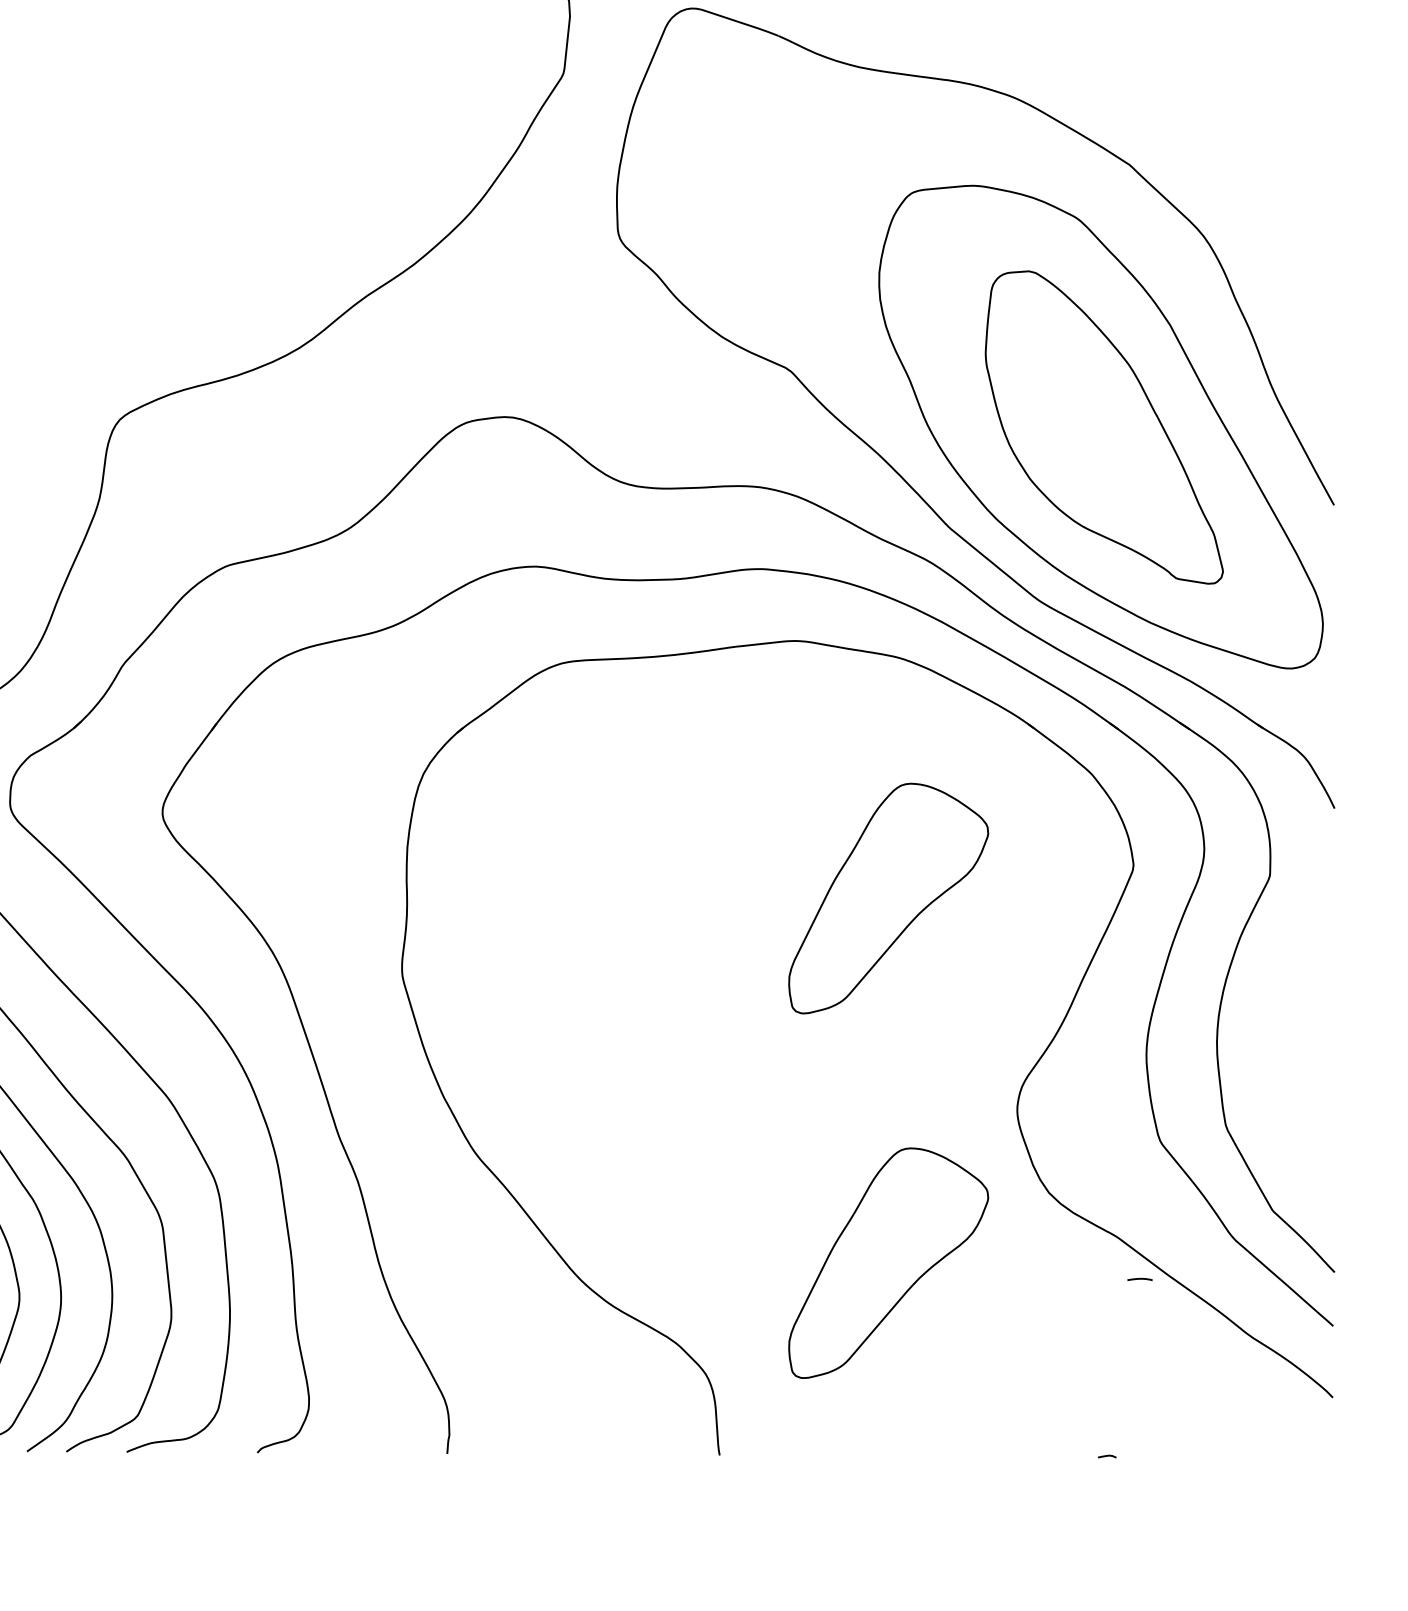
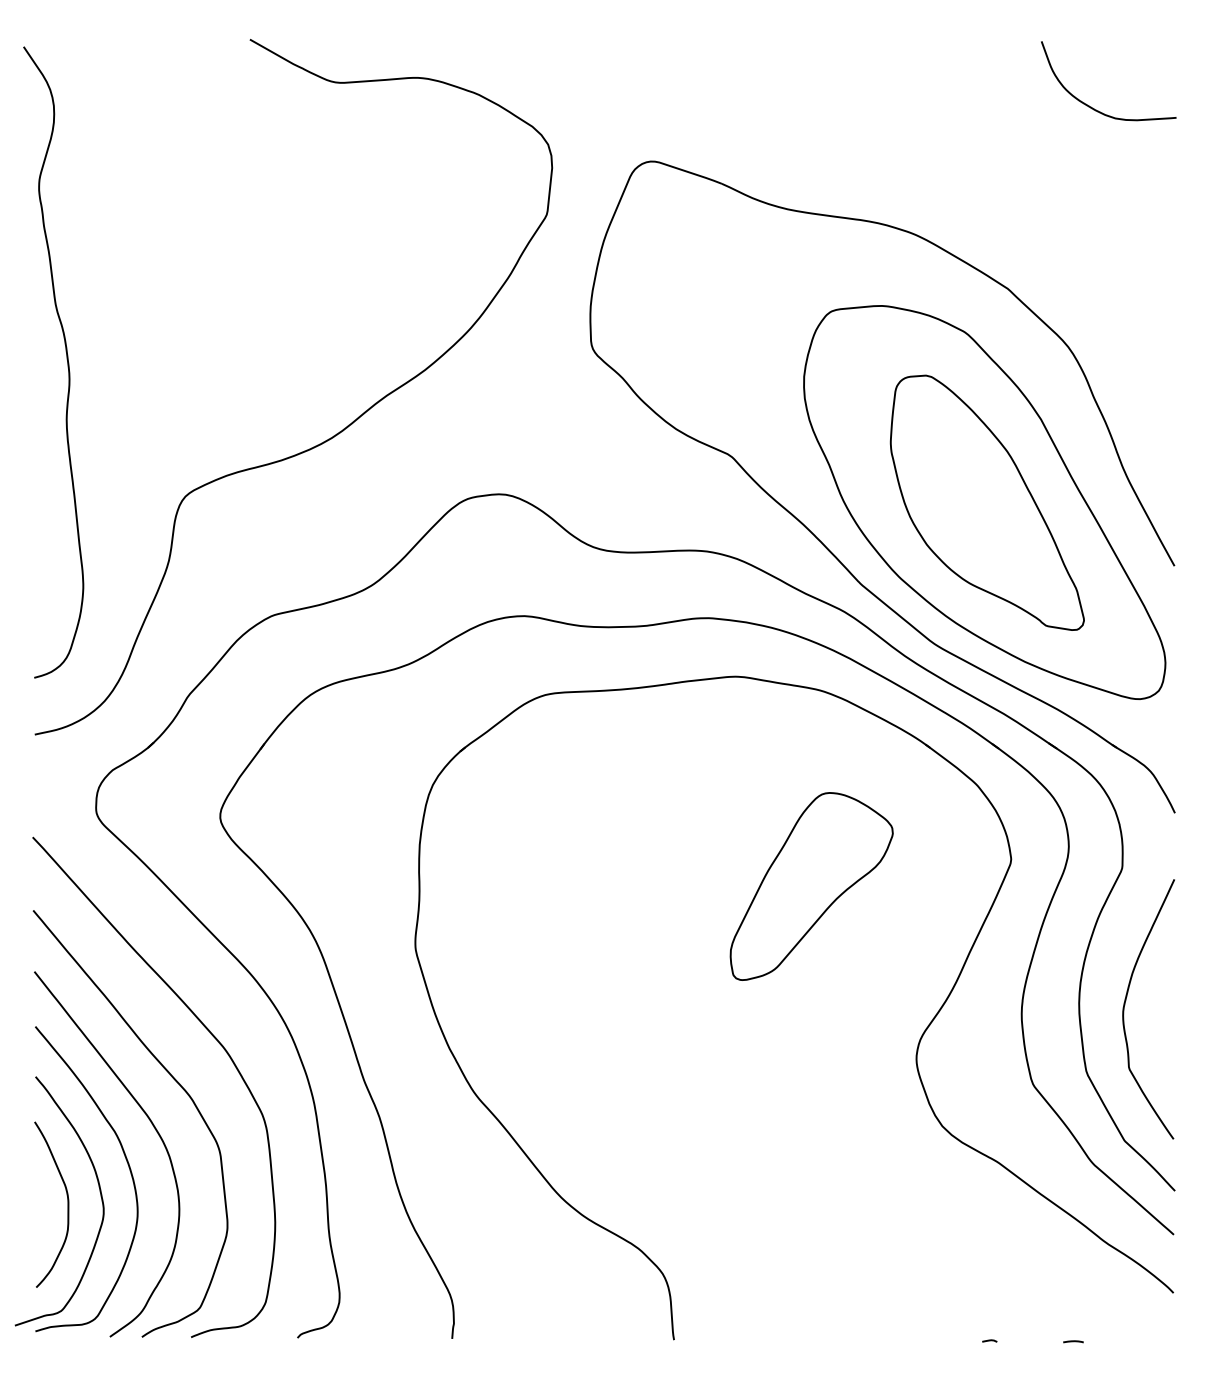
curve: (1273, 1044) -> (1125, 1005), added
part: (888, 1263) -> (811, 1183), removed
line: (1140, 1279) -> (1073, 1341), moved

